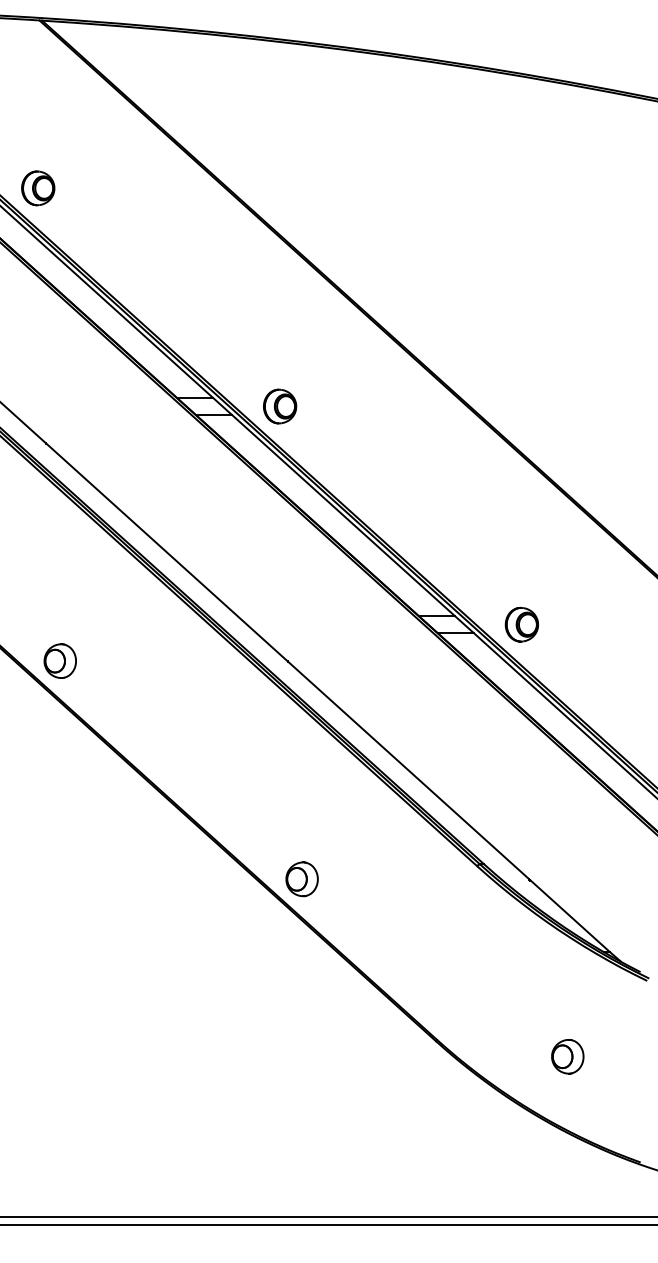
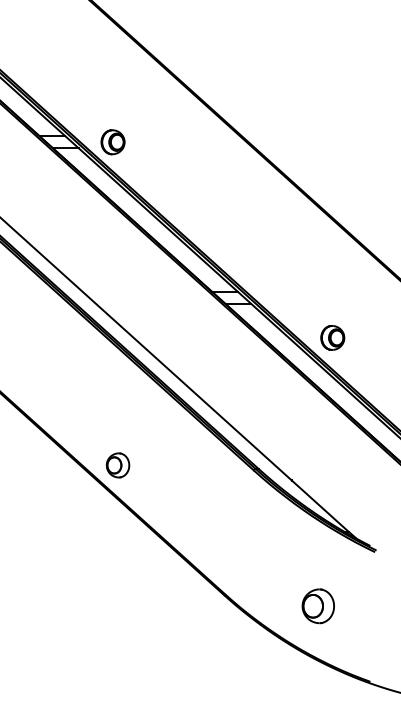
part: (521, 624) -> (332, 337), moved
part: (301, 879) -> (117, 465), moved
part: (567, 1056) -> (318, 606), size x1.4

